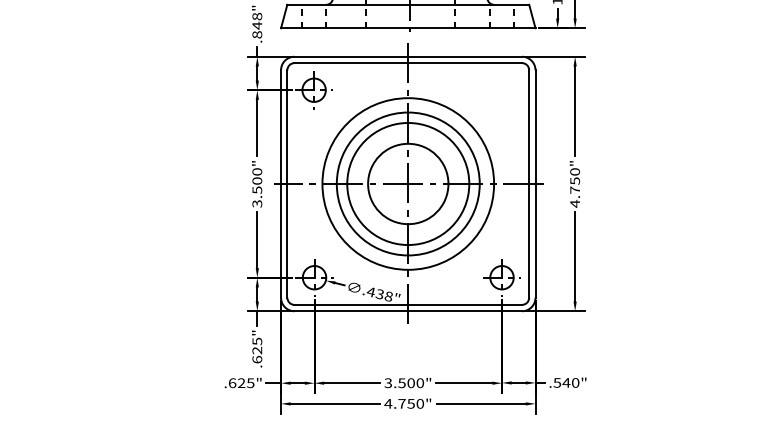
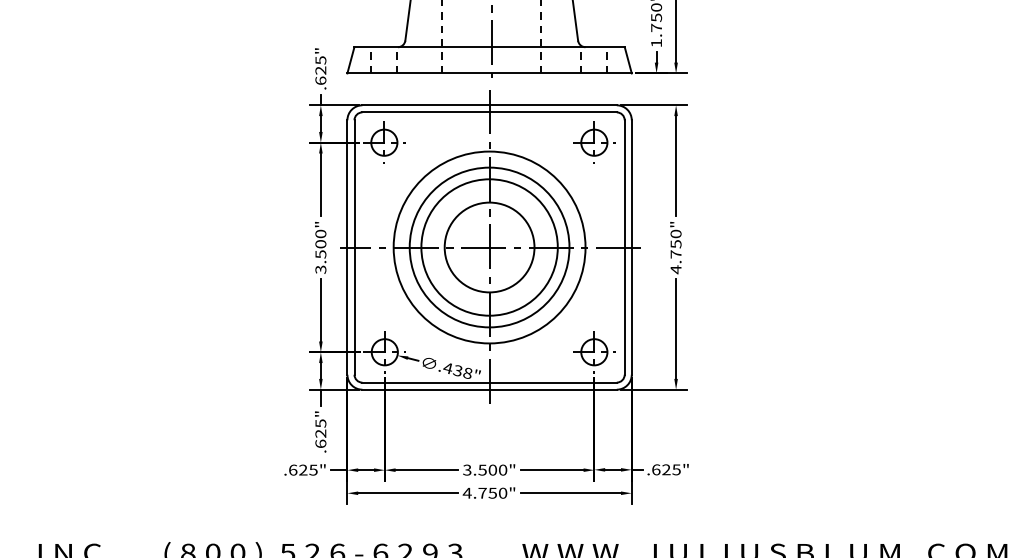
text: (256, 25) -> (320, 70), .848" -> .625"
part: (502, 90) -> (594, 142), added
text: (566, 382) -> (666, 469), .540" -> .625"

